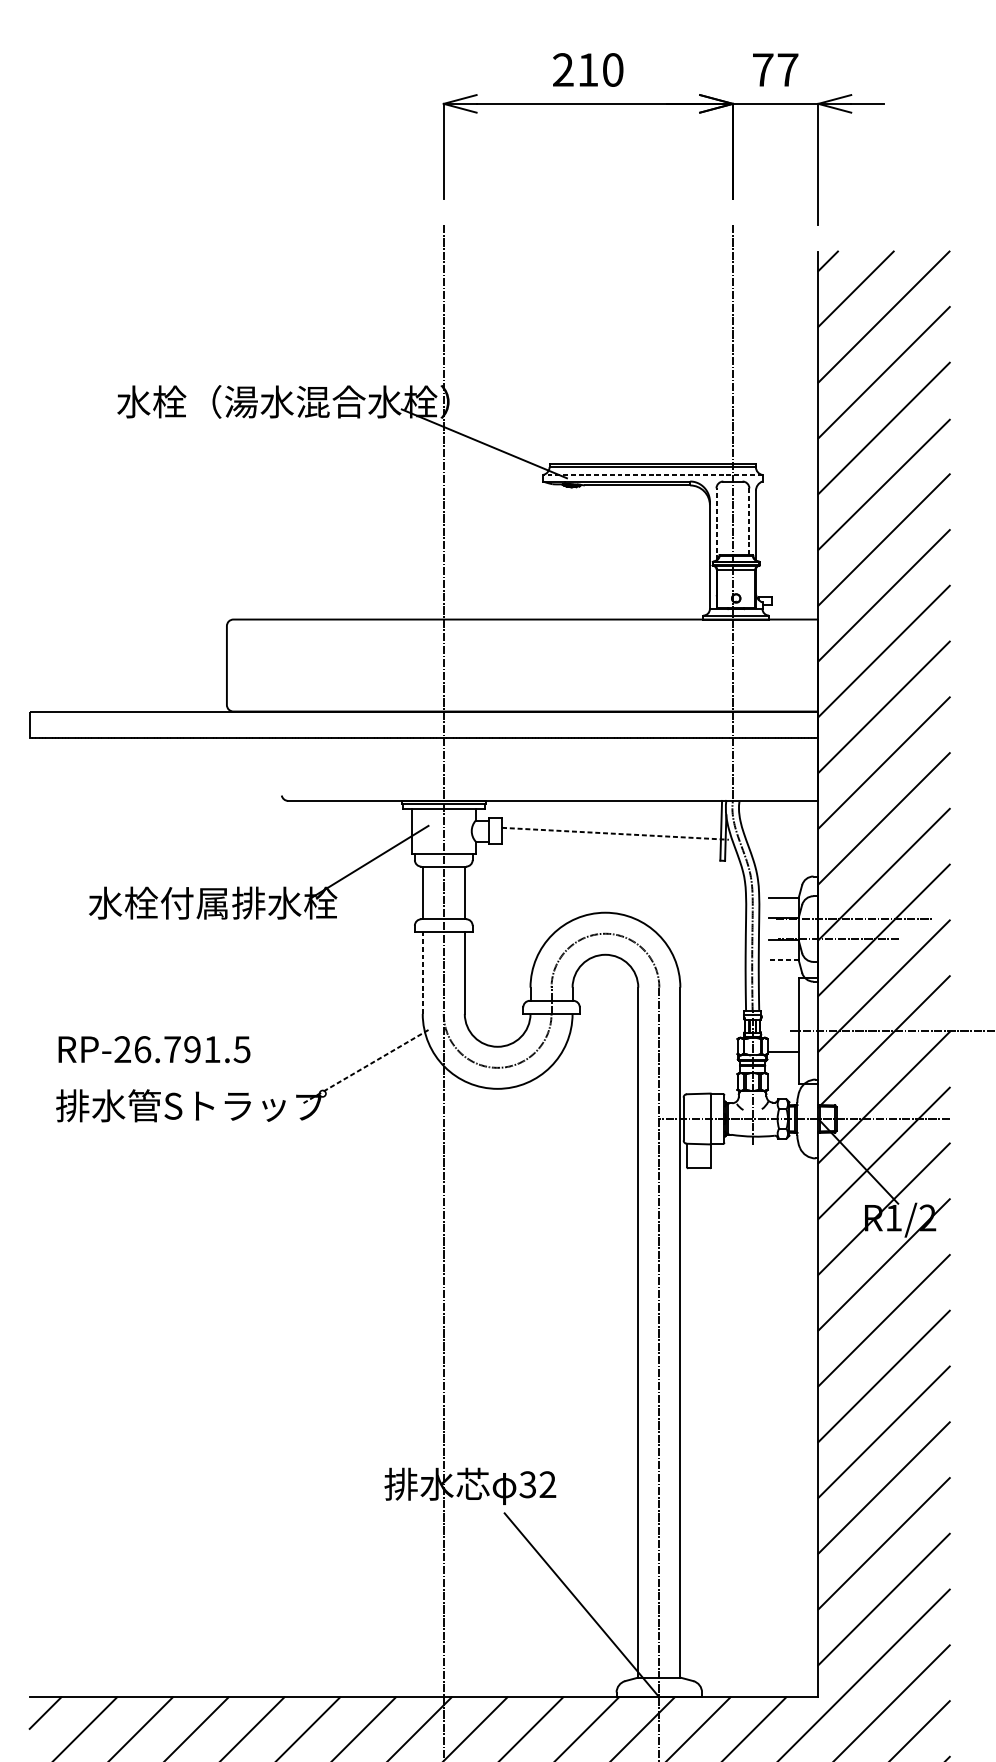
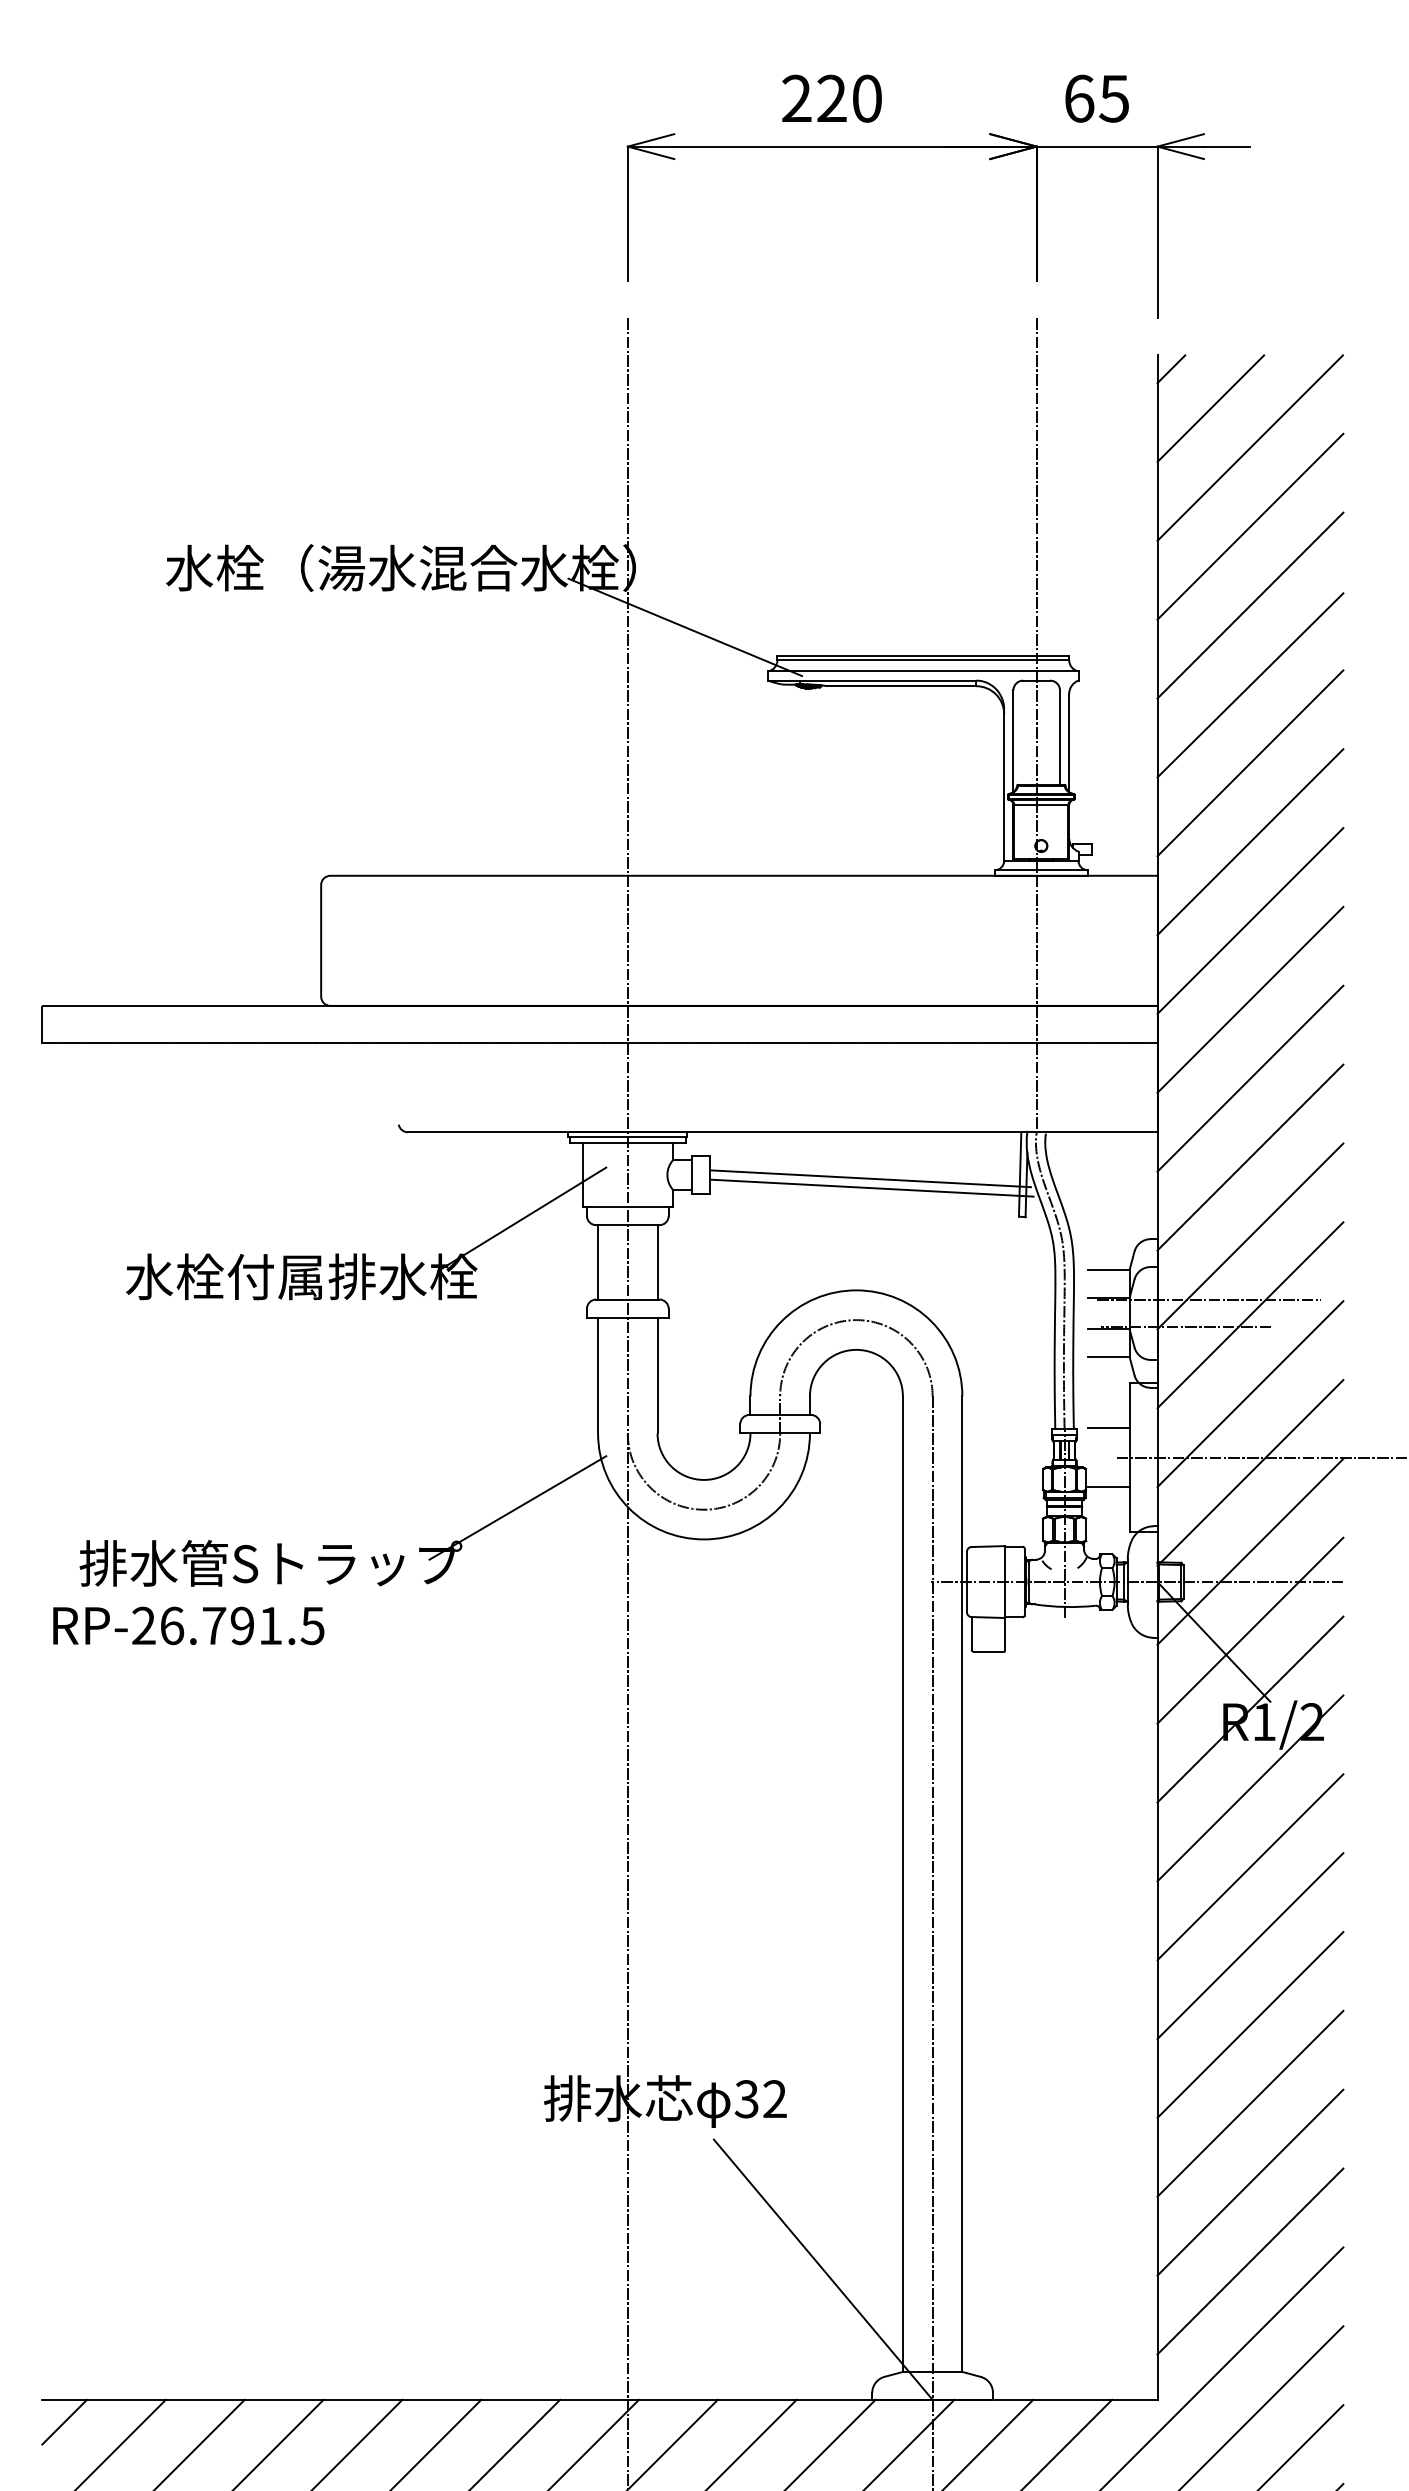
text: (587, 69) -> (831, 97), 210 -> 220
text: (775, 69) -> (1097, 98), 77 -> 65
line: (652, 475) -> (922, 671), dashed -> solid
line: (749, 521) -> (1059, 737), dashed -> solid
line: (716, 524) -> (1013, 741), dashed -> solid
line: (615, 833) -> (870, 1178), dashed -> solid
line: (616, 839) -> (871, 1187), added
line: (783, 960) -> (1108, 1357), dashed -> solid
line: (423, 972) -> (598, 1375), dashed -> solid
line: (783, 1009) -> (1108, 1427), added
text: (154, 1049) -> (188, 1625), moved
line: (365, 1066) -> (517, 1508), dashed -> solid

